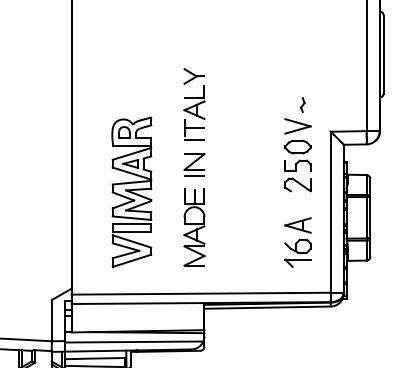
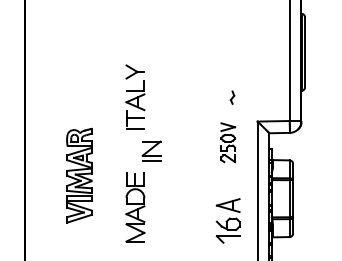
part: (297, 155) -> (227, 142), size x0.6
part: (194, 164) -> (151, 150), moved
part: (131, 191) -> (78, 175), size x0.7

